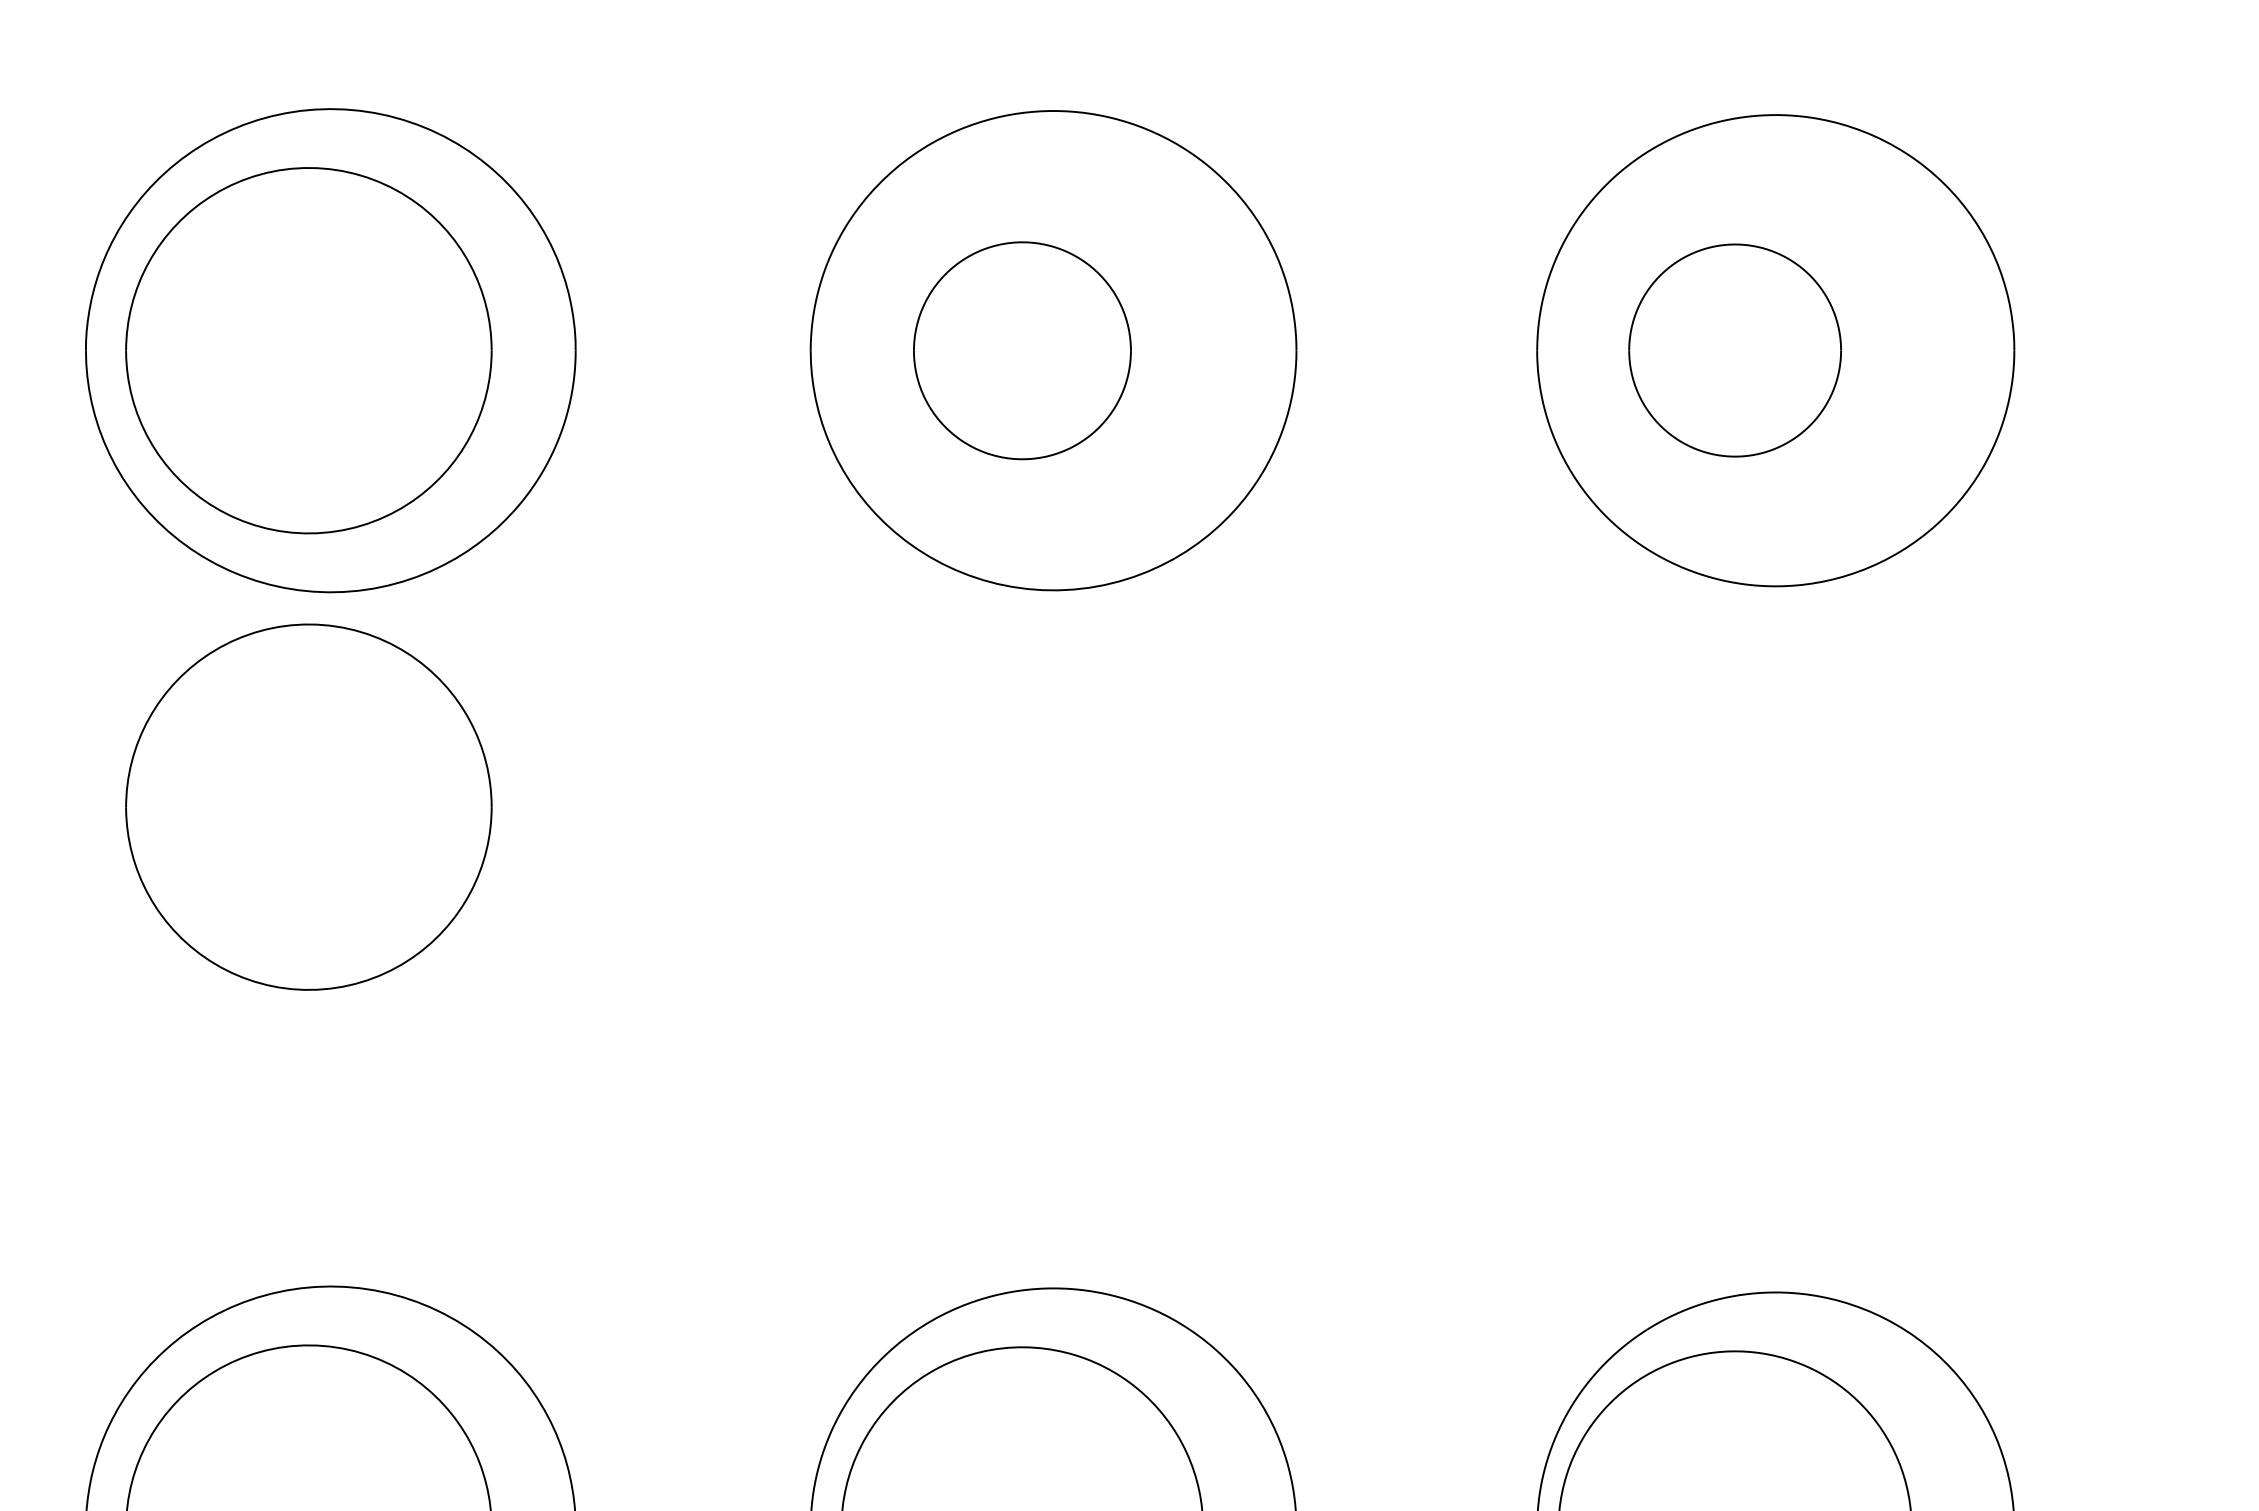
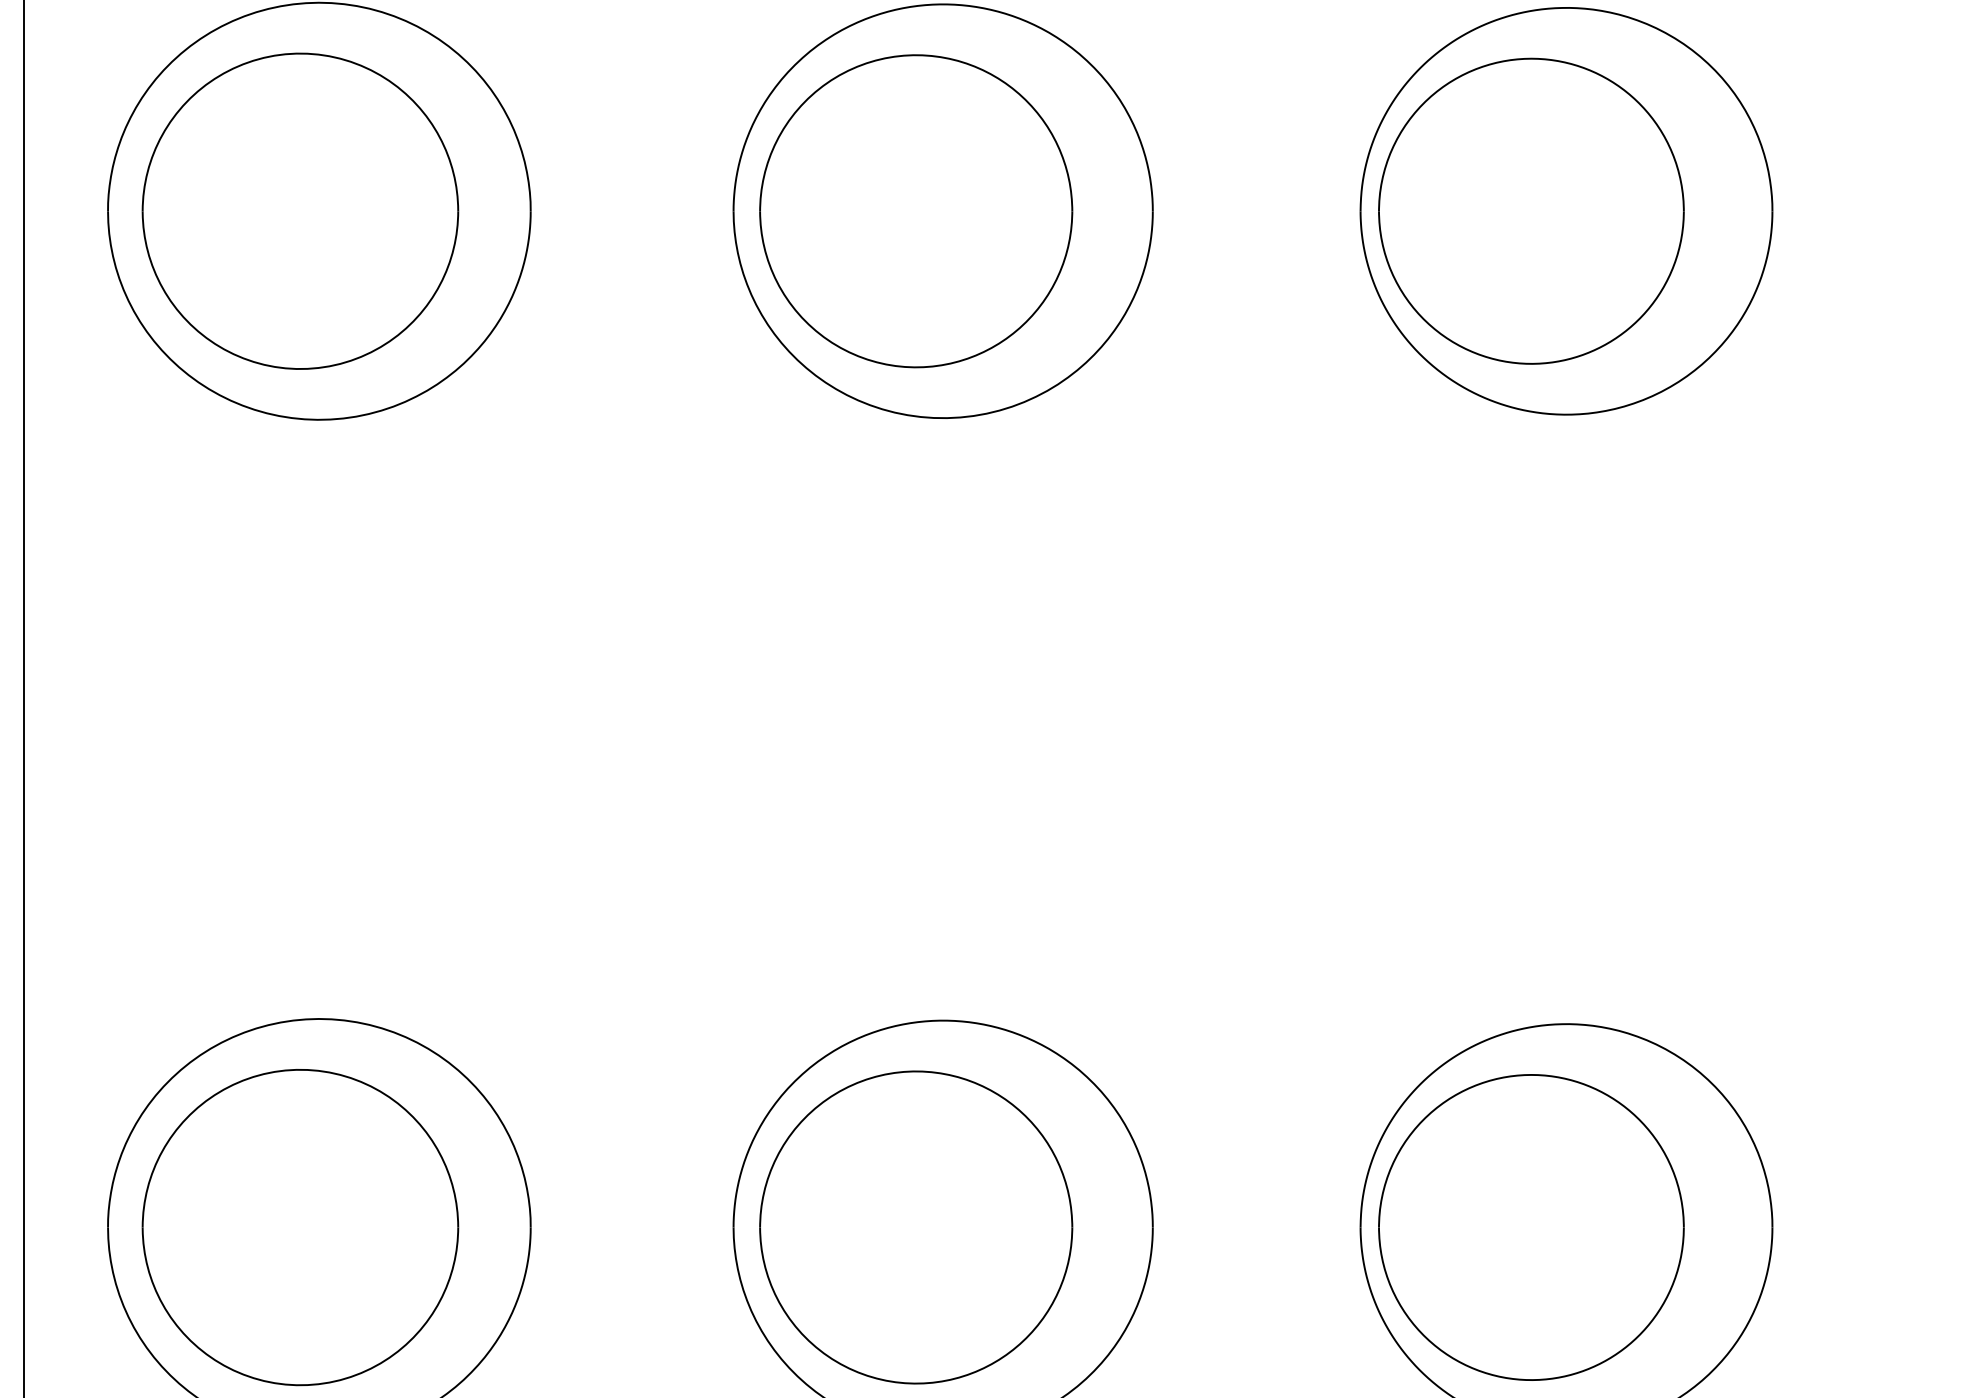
part: (1735, 349) -> (1531, 210), size x1.67
part: (1022, 350) -> (916, 211), size x1.67
part: (308, 806) -> (300, 604), removed

